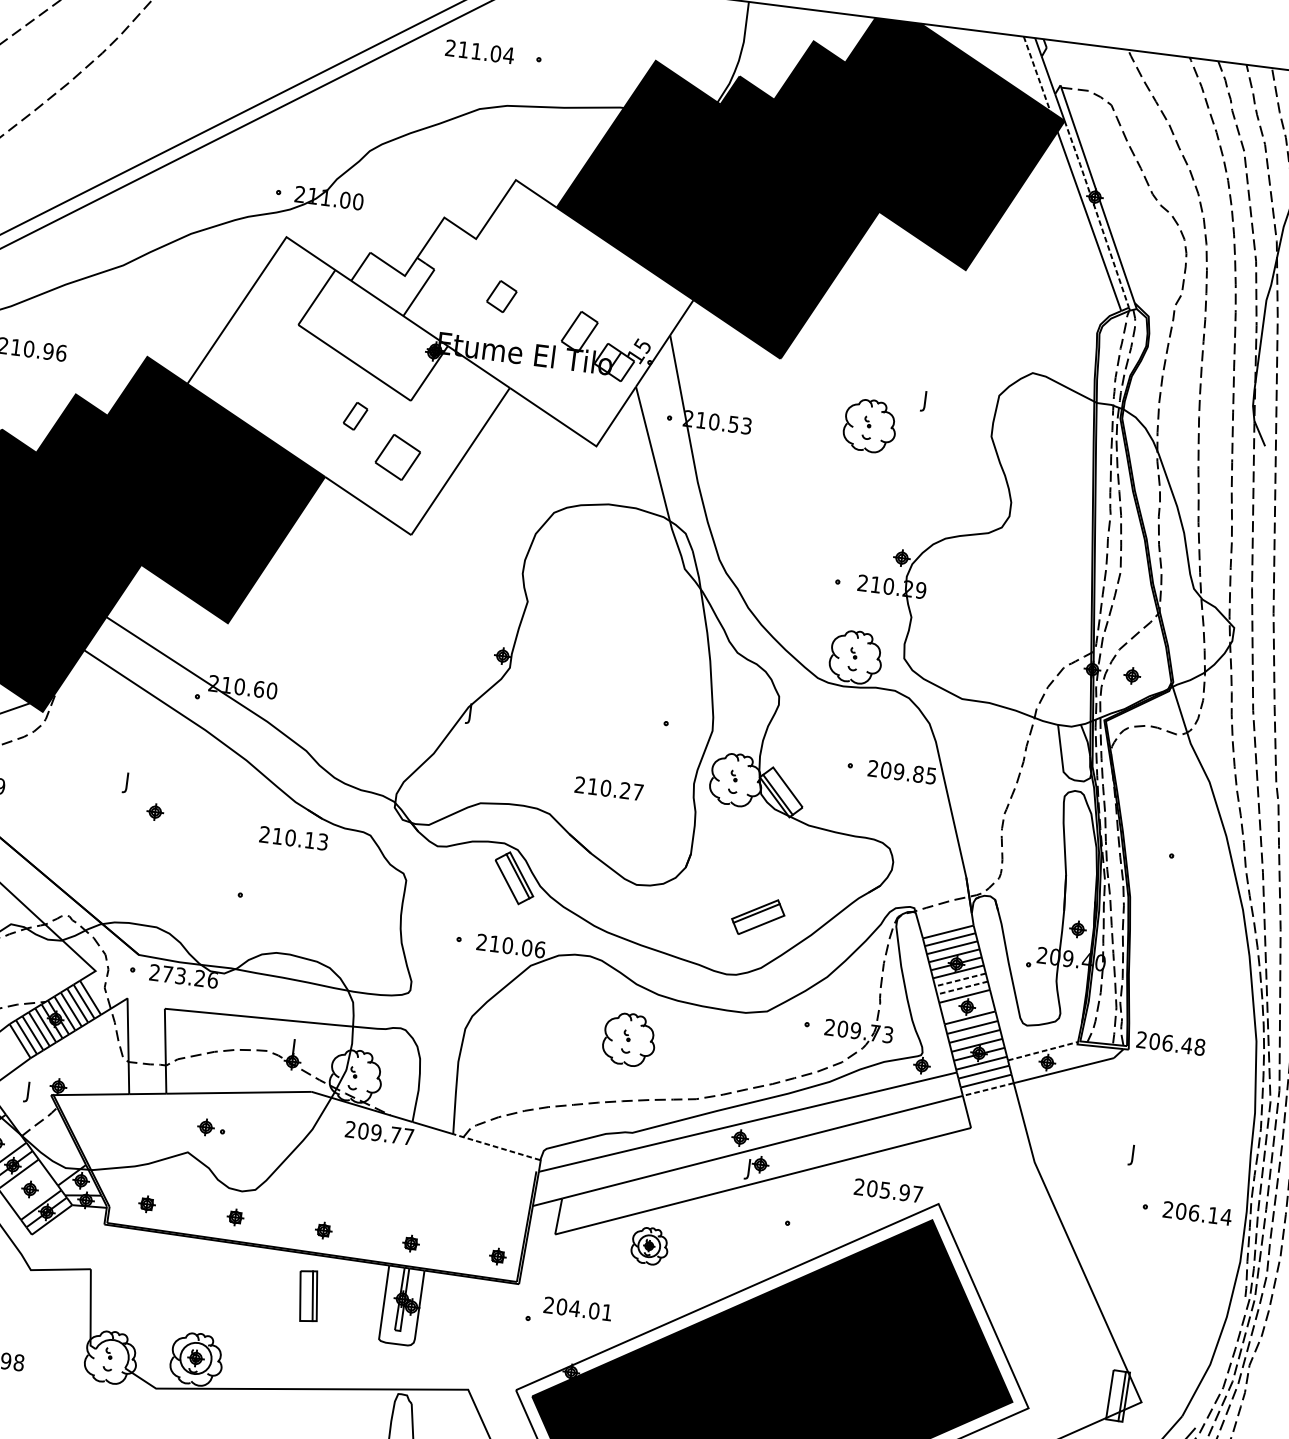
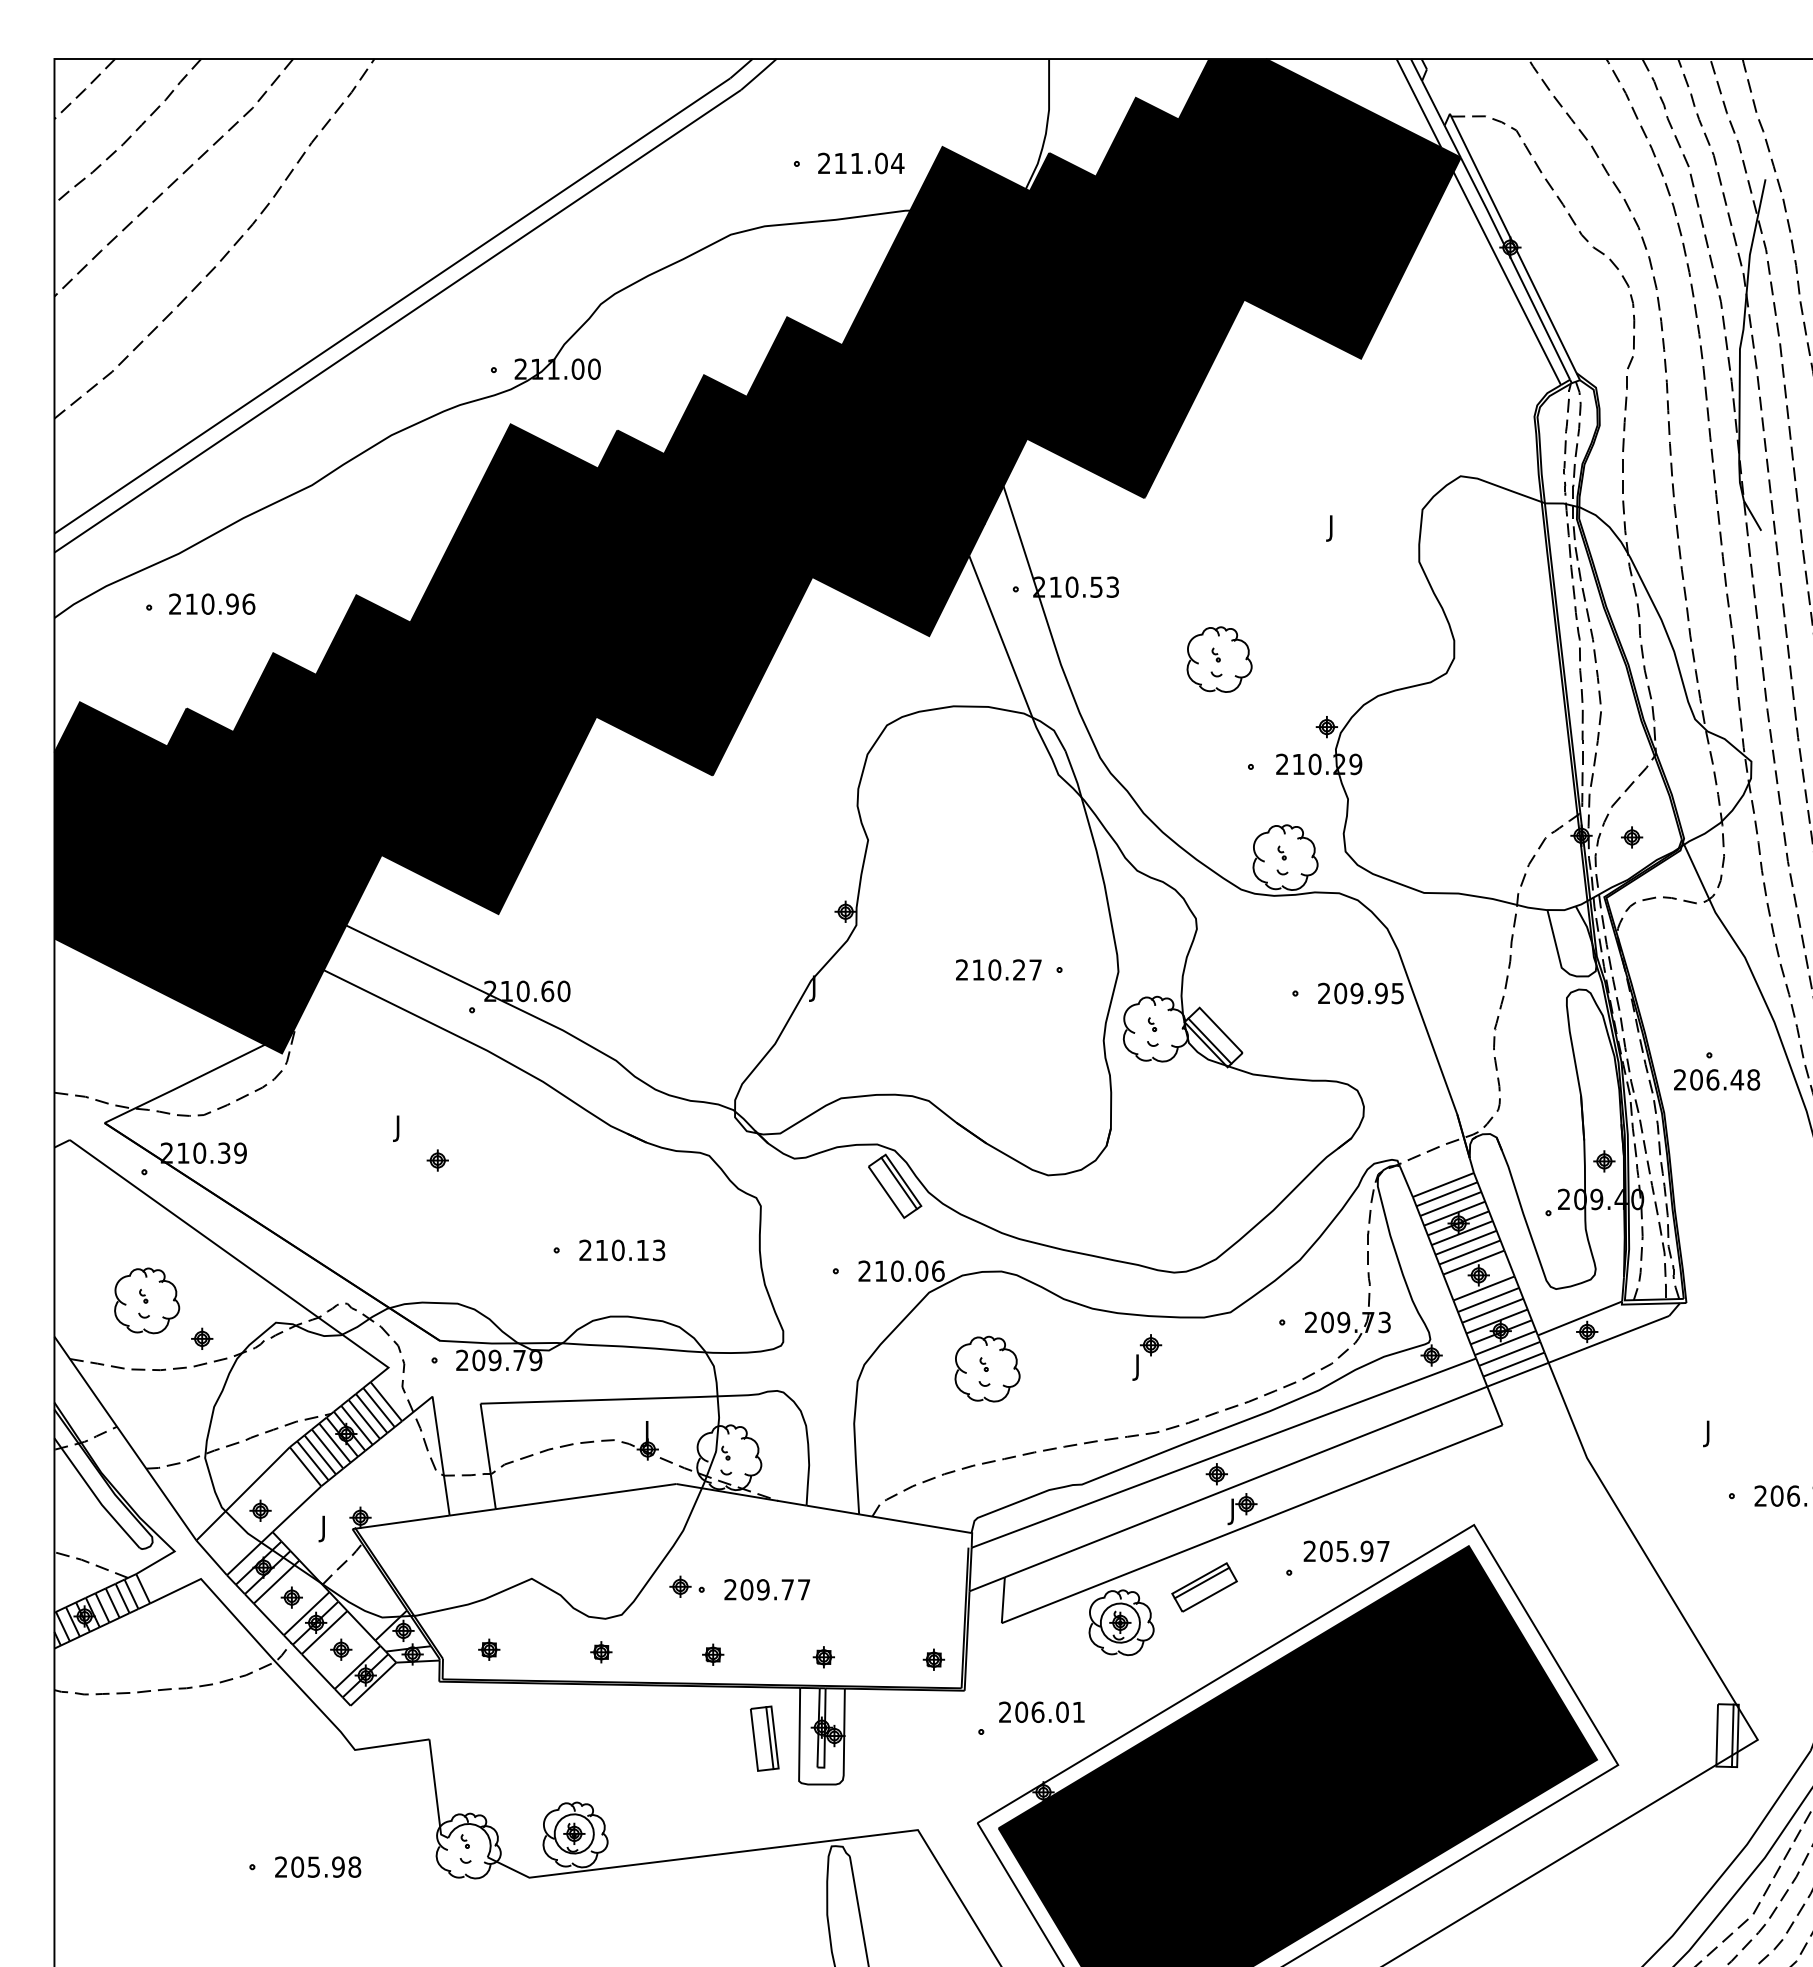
text: (480, 51) -> (861, 163), moved
line: (1037, 74) -> (1419, 103), dashed -> solid
line: (1097, 213) -> (1515, 267), dashed -> solid
fill: (438, 354) -> (718, 546), added
part: (870, 425) -> (1219, 659), moved
text: (918, 774) -> (1381, 993), 209.85 -> 209.95
text: (608, 788) -> (998, 969), moved
text: (293, 838) -> (622, 1250), moved
part: (758, 917) -> (1204, 1587), moved
text: (190, 977) -> (507, 1360), 273.26 -> 209.79
line: (960, 979) -> (1466, 1242), dashed -> solid
line: (962, 987) -> (1469, 1252), dashed -> solid
part: (697, 1038) -> (1147, 1357), added
part: (629, 1039) -> (987, 1368), moved
text: (1171, 1043) -> (1717, 1079), moved
line: (1043, 1051) -> (1580, 1318), dashed -> solid
line: (987, 1089) -> (1517, 1374), dashed -> solid
part: (210, 1127) -> (686, 1586), moved
text: (379, 1133) -> (767, 1589), moved
line: (496, 1147) -> (915, 1523), dashed -> solid
text: (888, 1190) -> (1346, 1551), moved
part: (649, 1245) -> (1121, 1622), size x1.43
part: (308, 1295) -> (764, 1738), moved
text: (574, 1307) -> (1037, 1711), 204.01 -> 206.01

